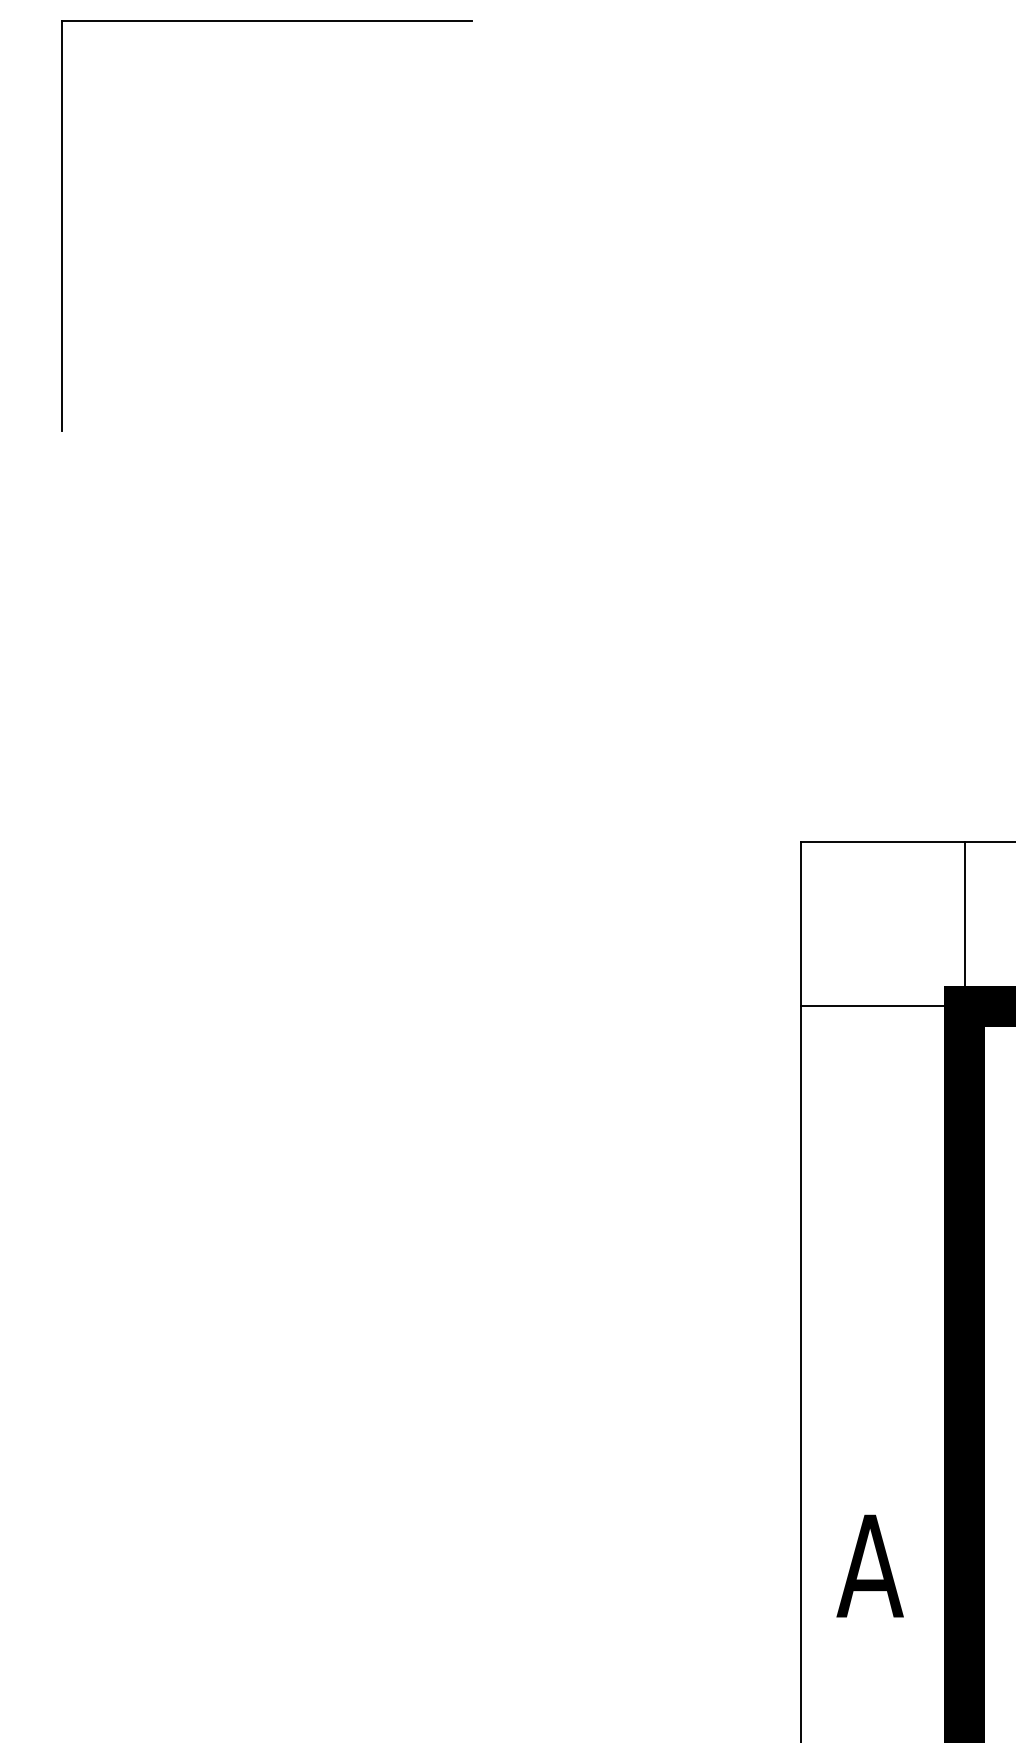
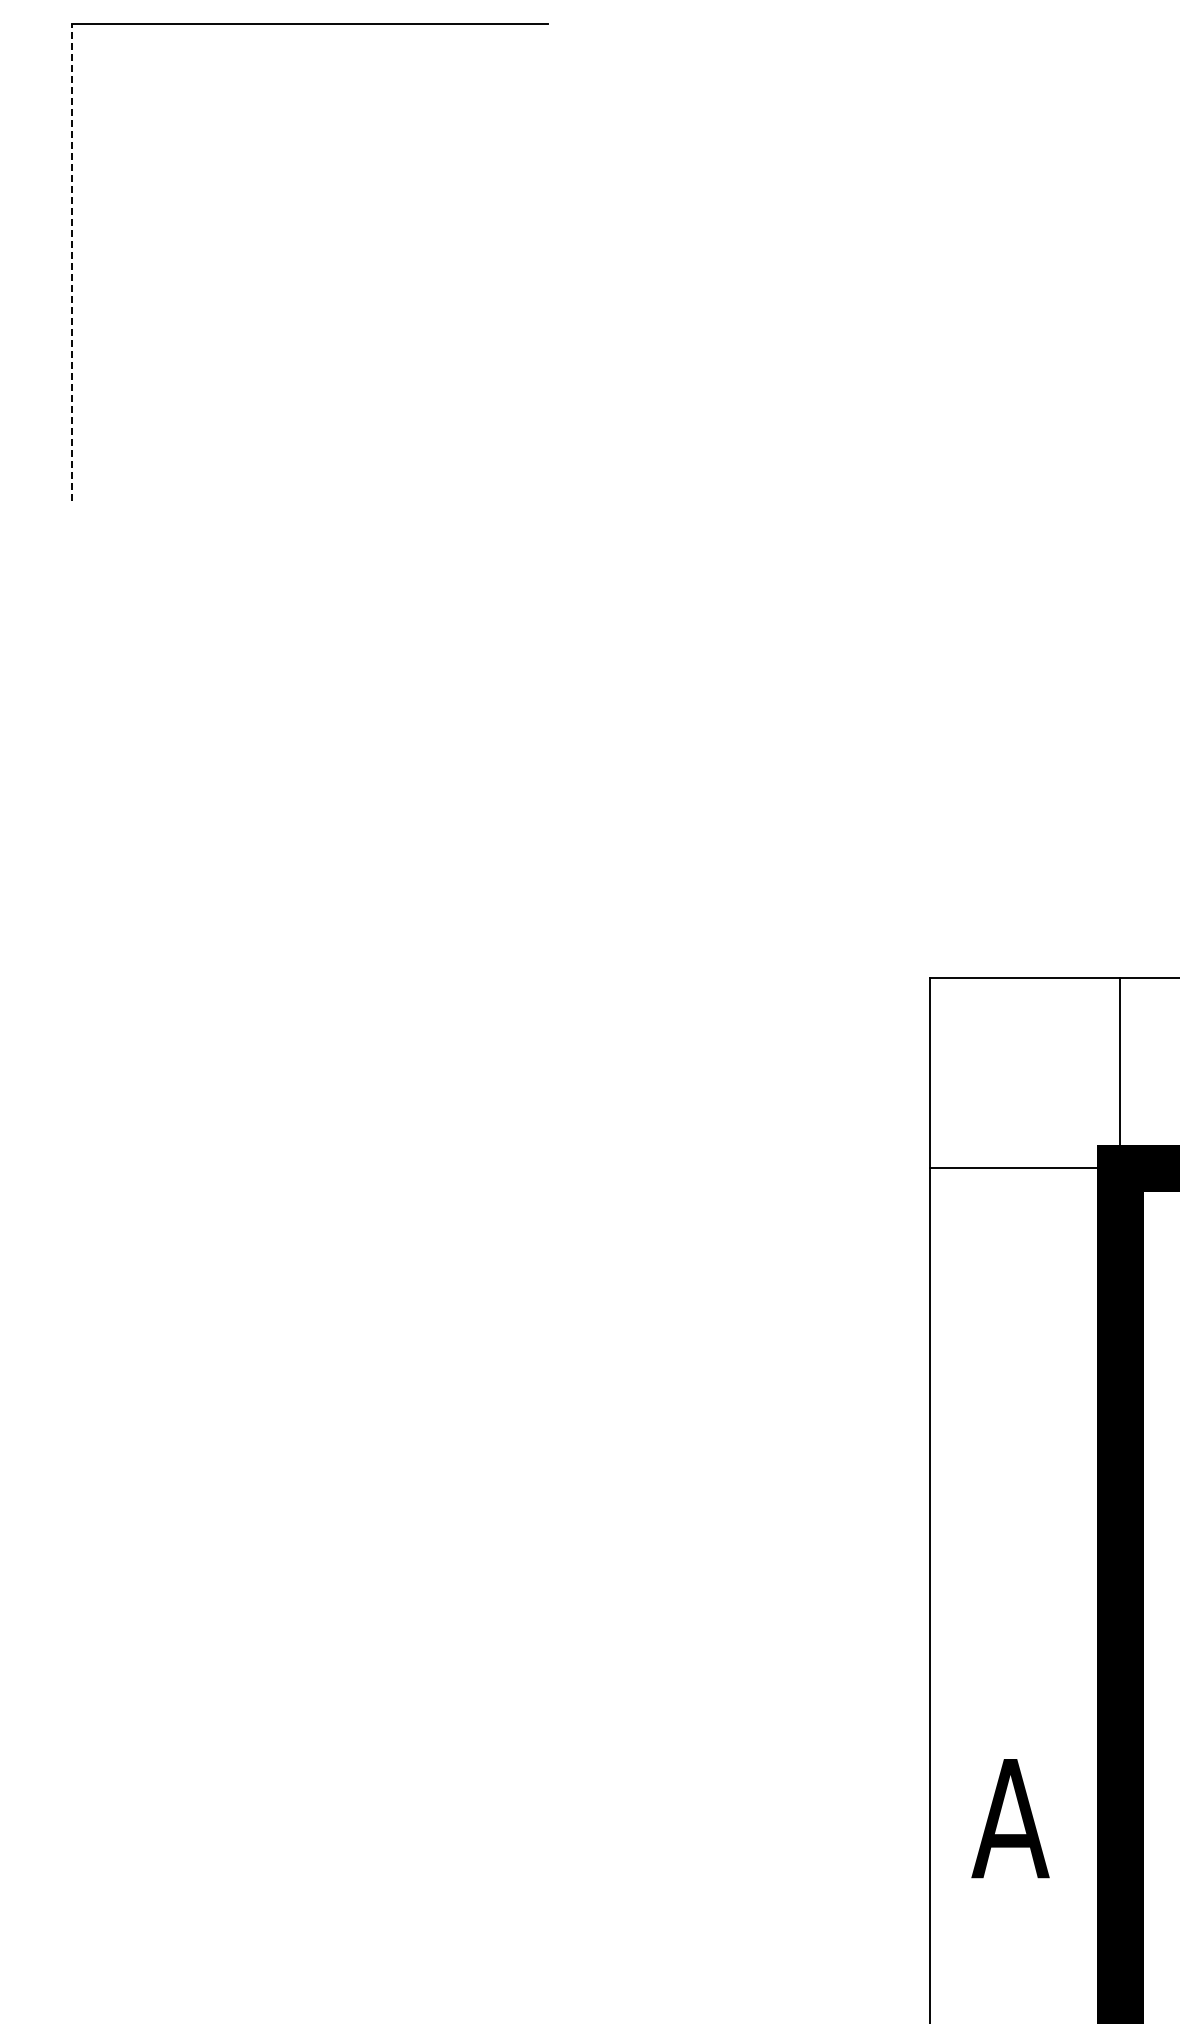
line: (61, 226) -> (71, 262), solid -> dashed

